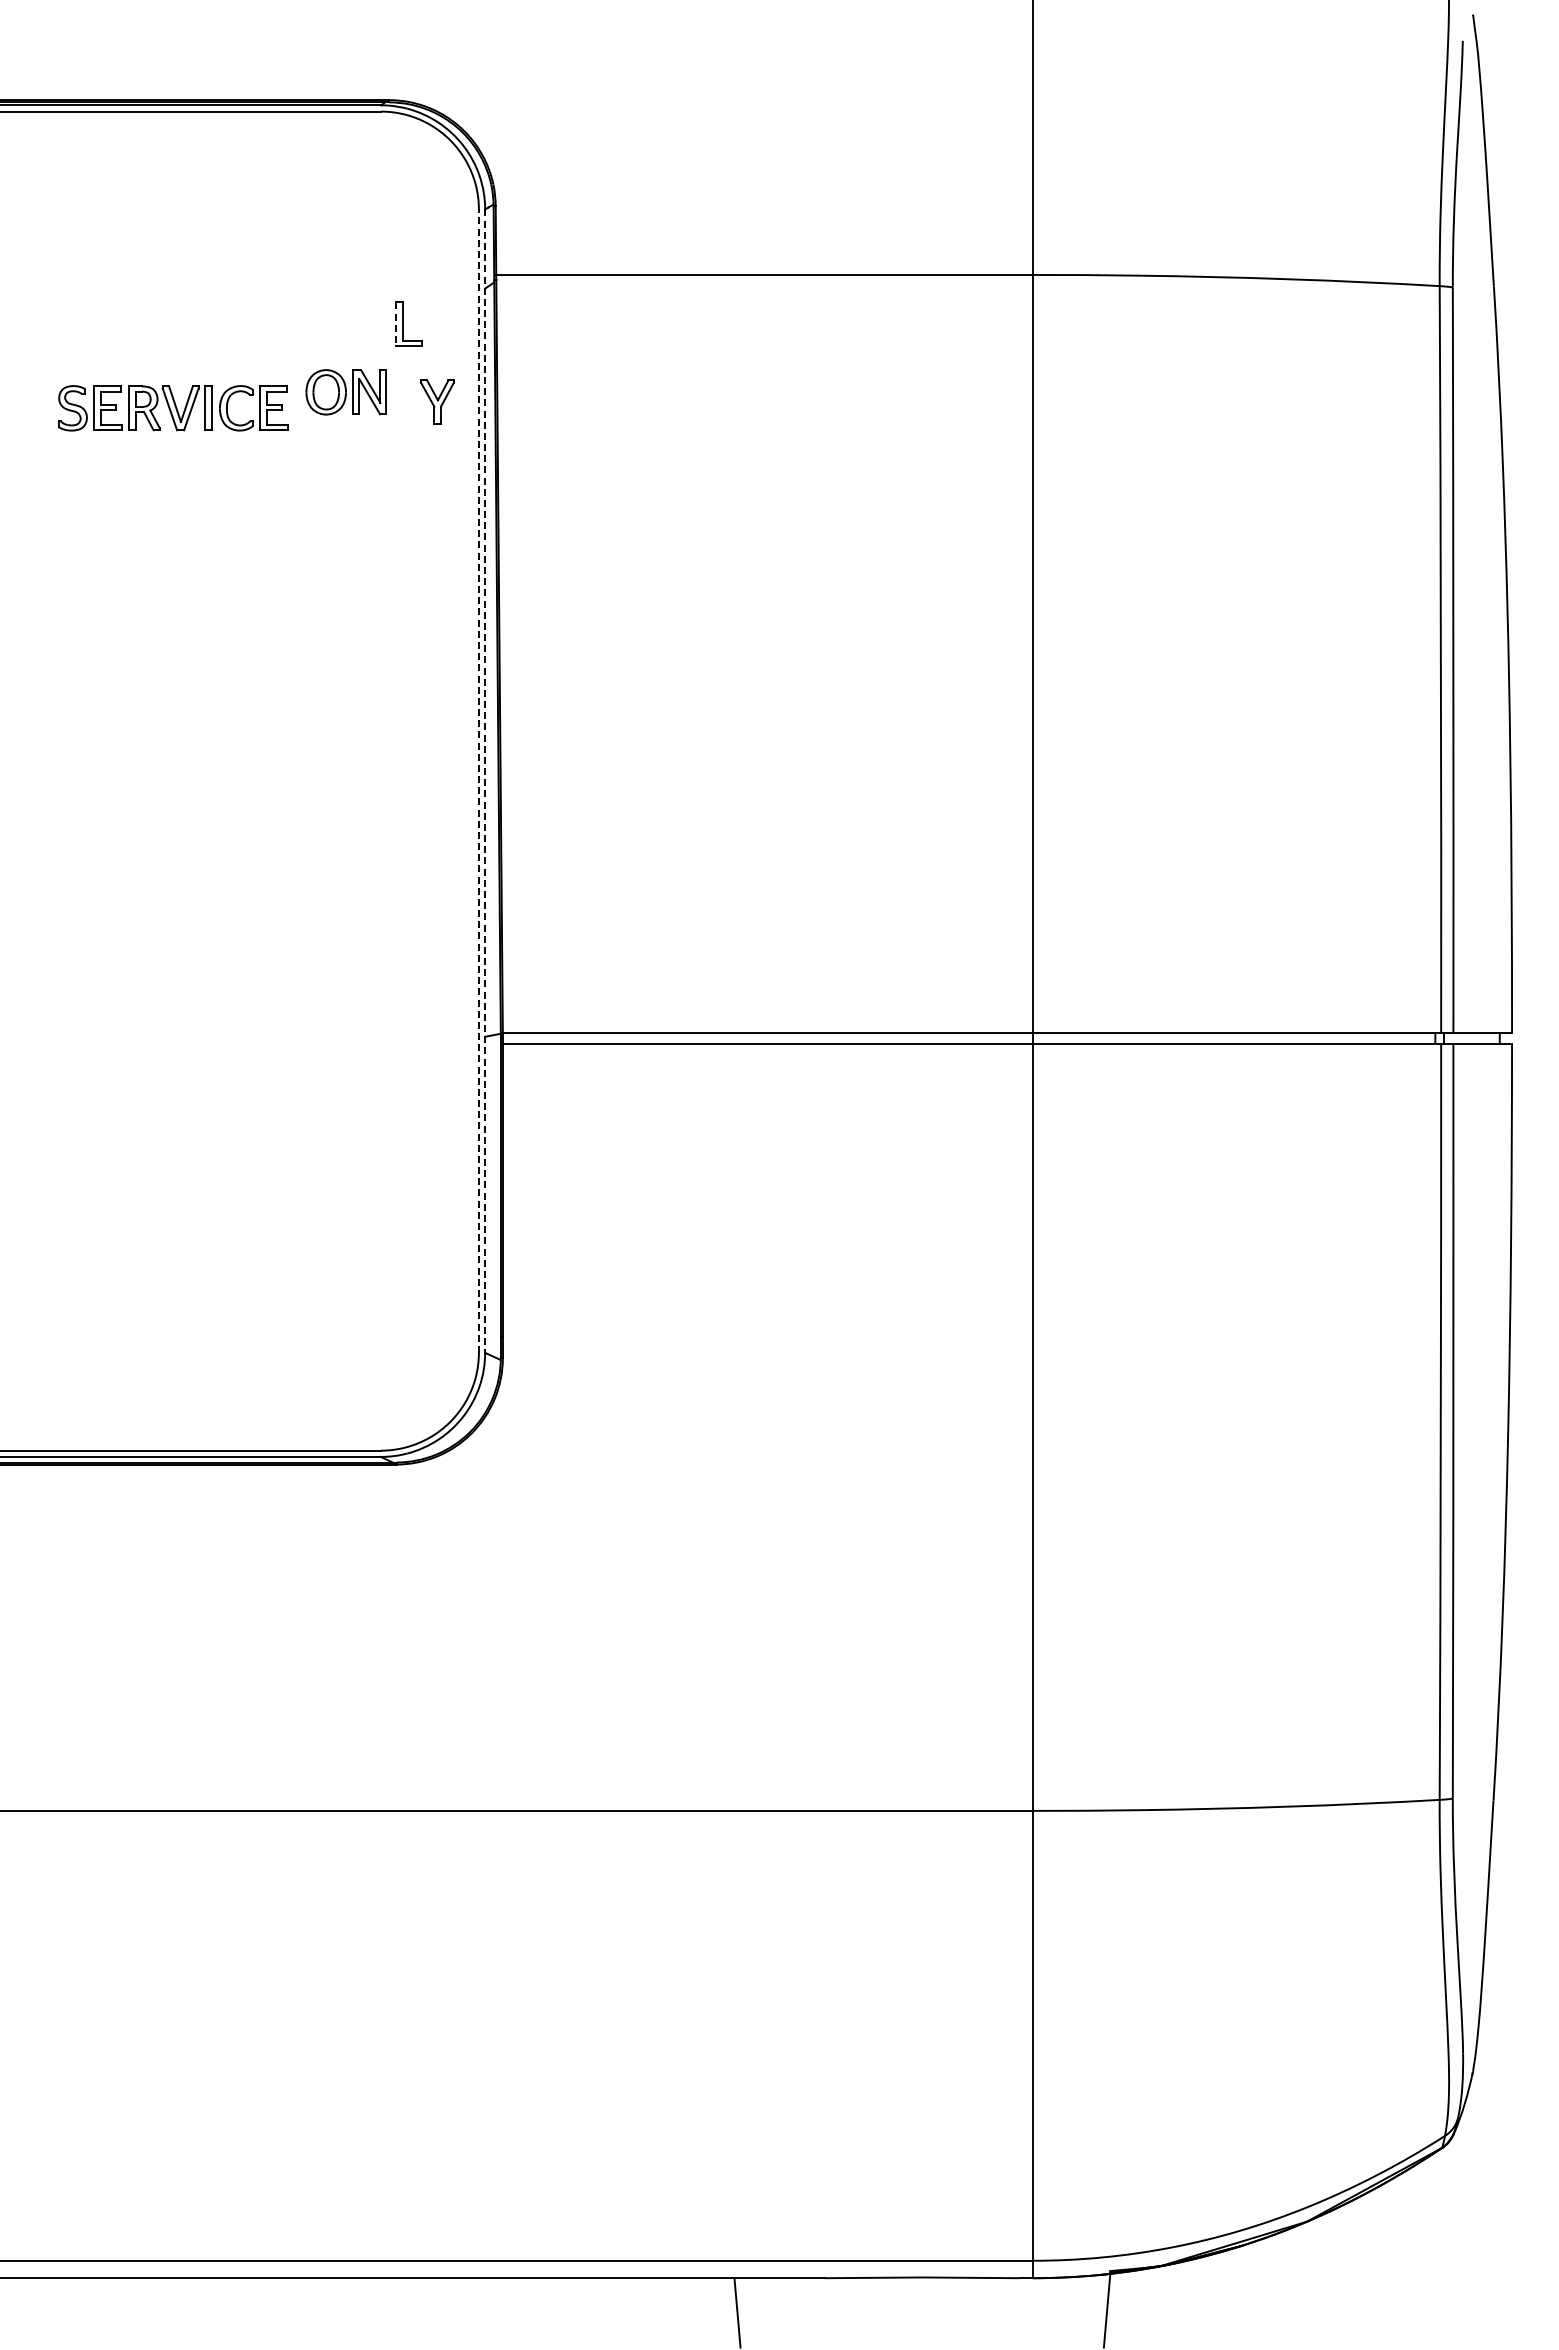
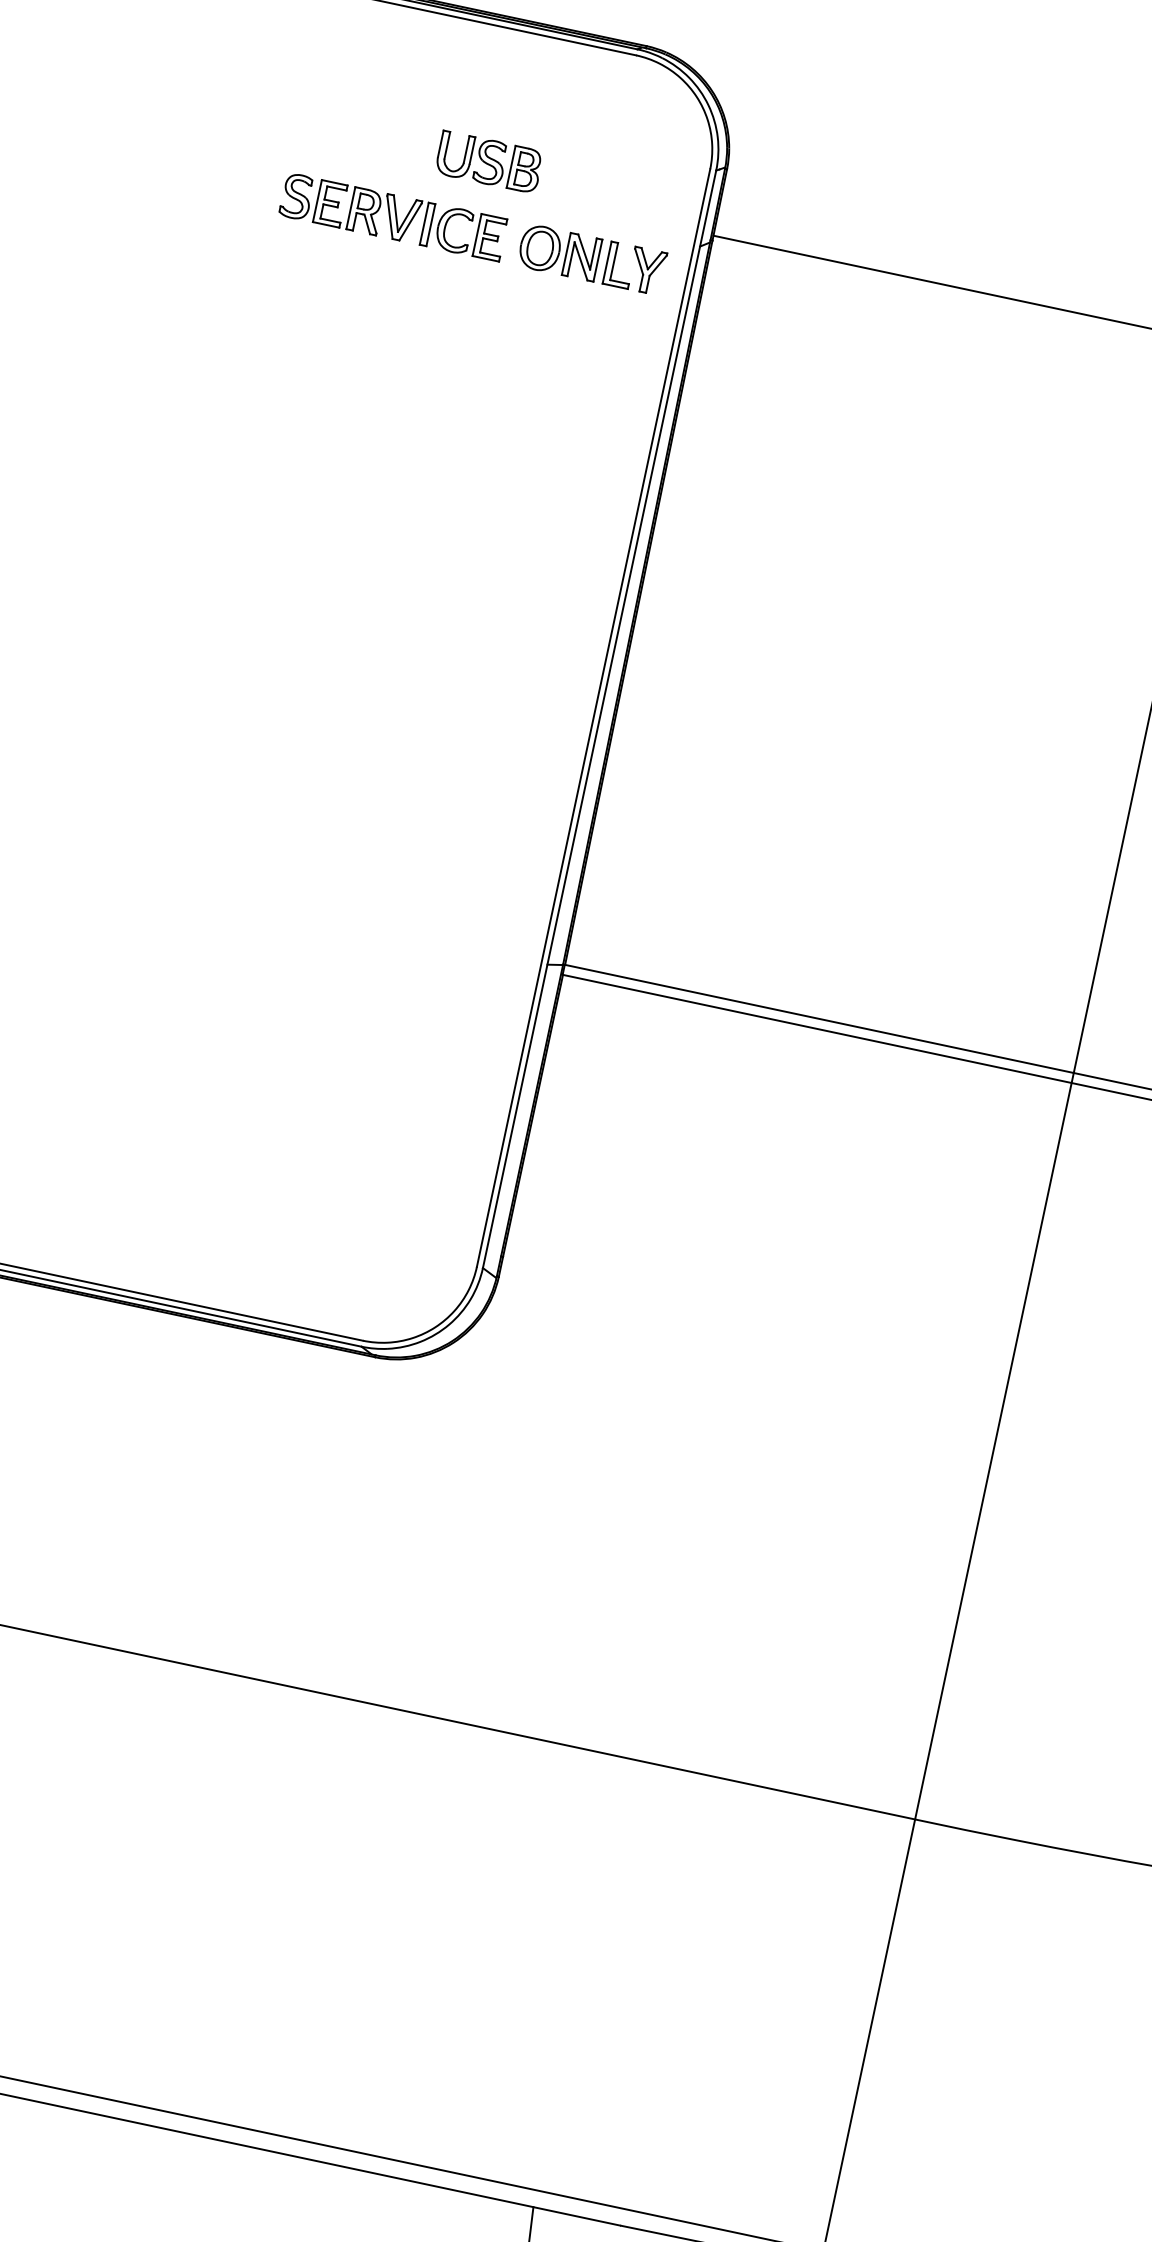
part: (257, 249) -> (489, 162), added
line: (395, 324) -> (606, 262), dashed -> solid
part: (345, 392) -> (558, 252), moved
part: (436, 401) -> (646, 270), moved
part: (173, 408) -> (393, 217), moved
line: (478, 781) -> (593, 718), dashed -> solid
line: (485, 781) -> (599, 719), dashed -> solid

